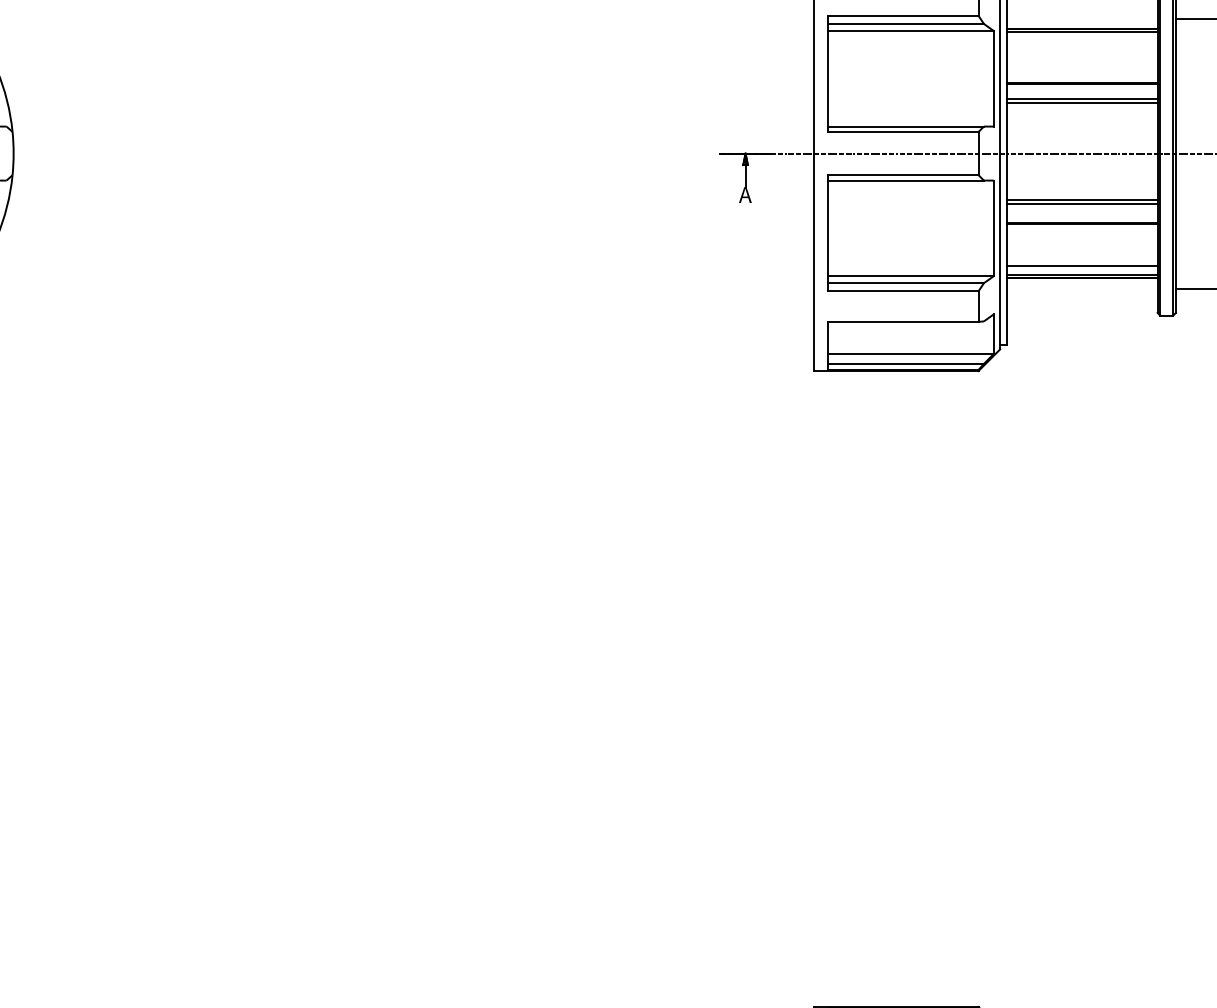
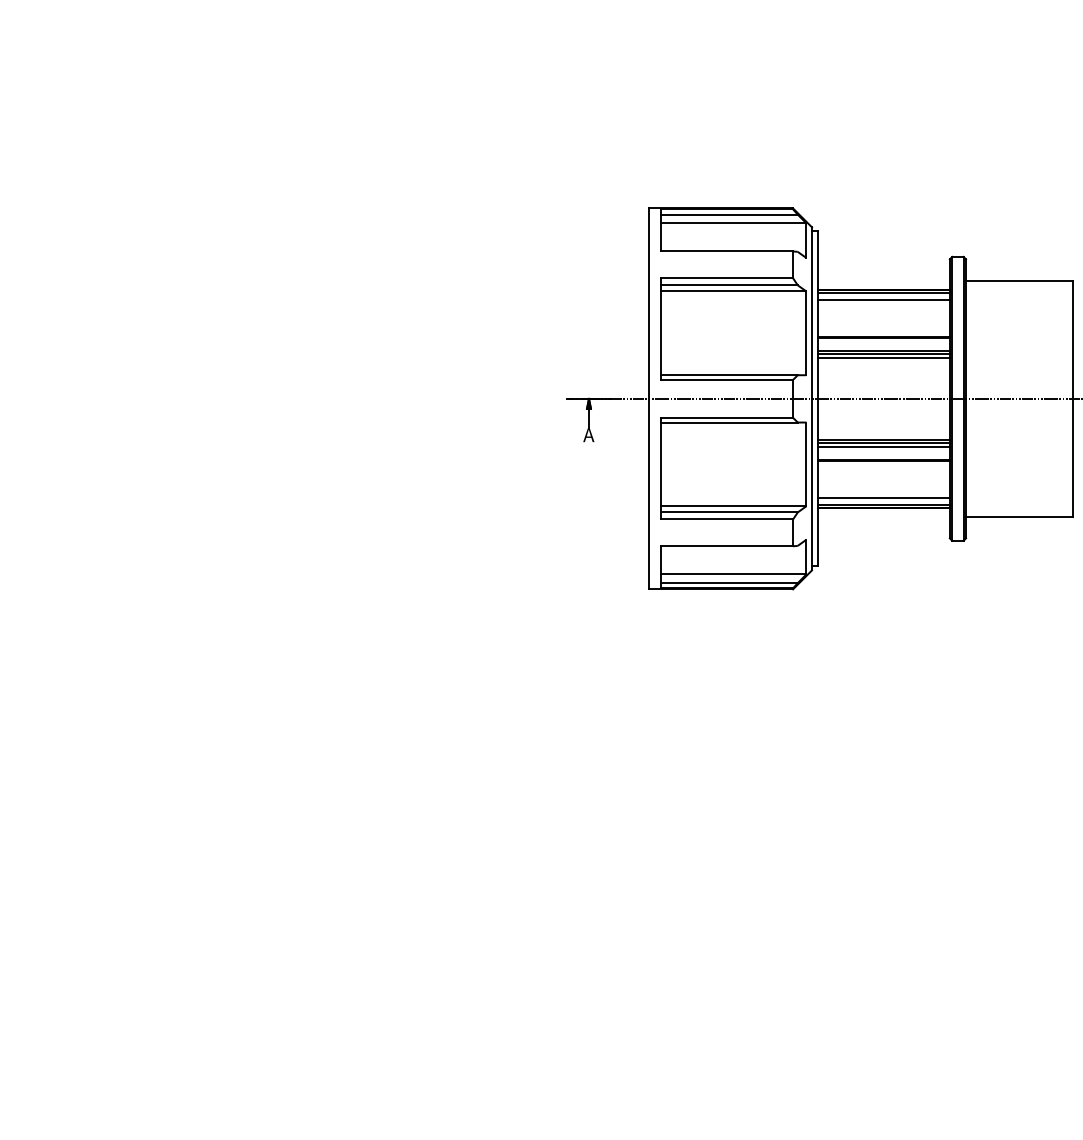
line: (1081, 41) -> (883, 300), added
line: (1081, 107) -> (883, 358), added
line: (1081, 207) -> (883, 446), added

